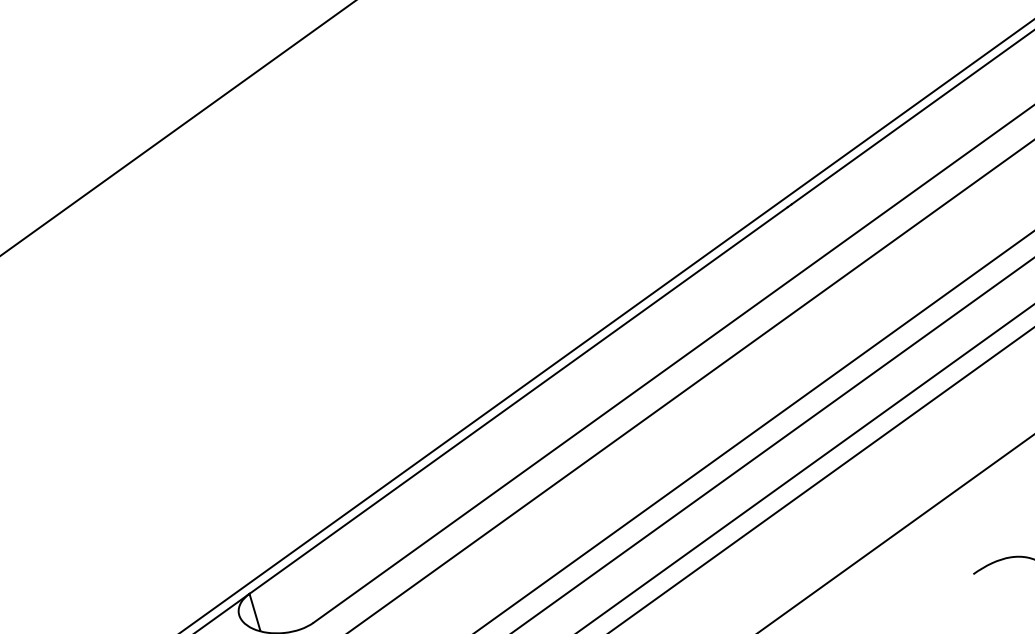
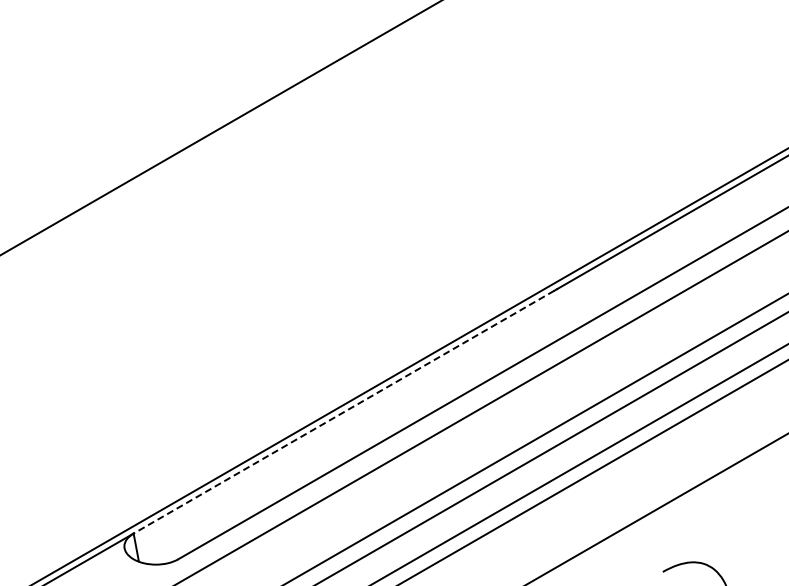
line: (518, 400) -> (343, 412), solid -> dashed

